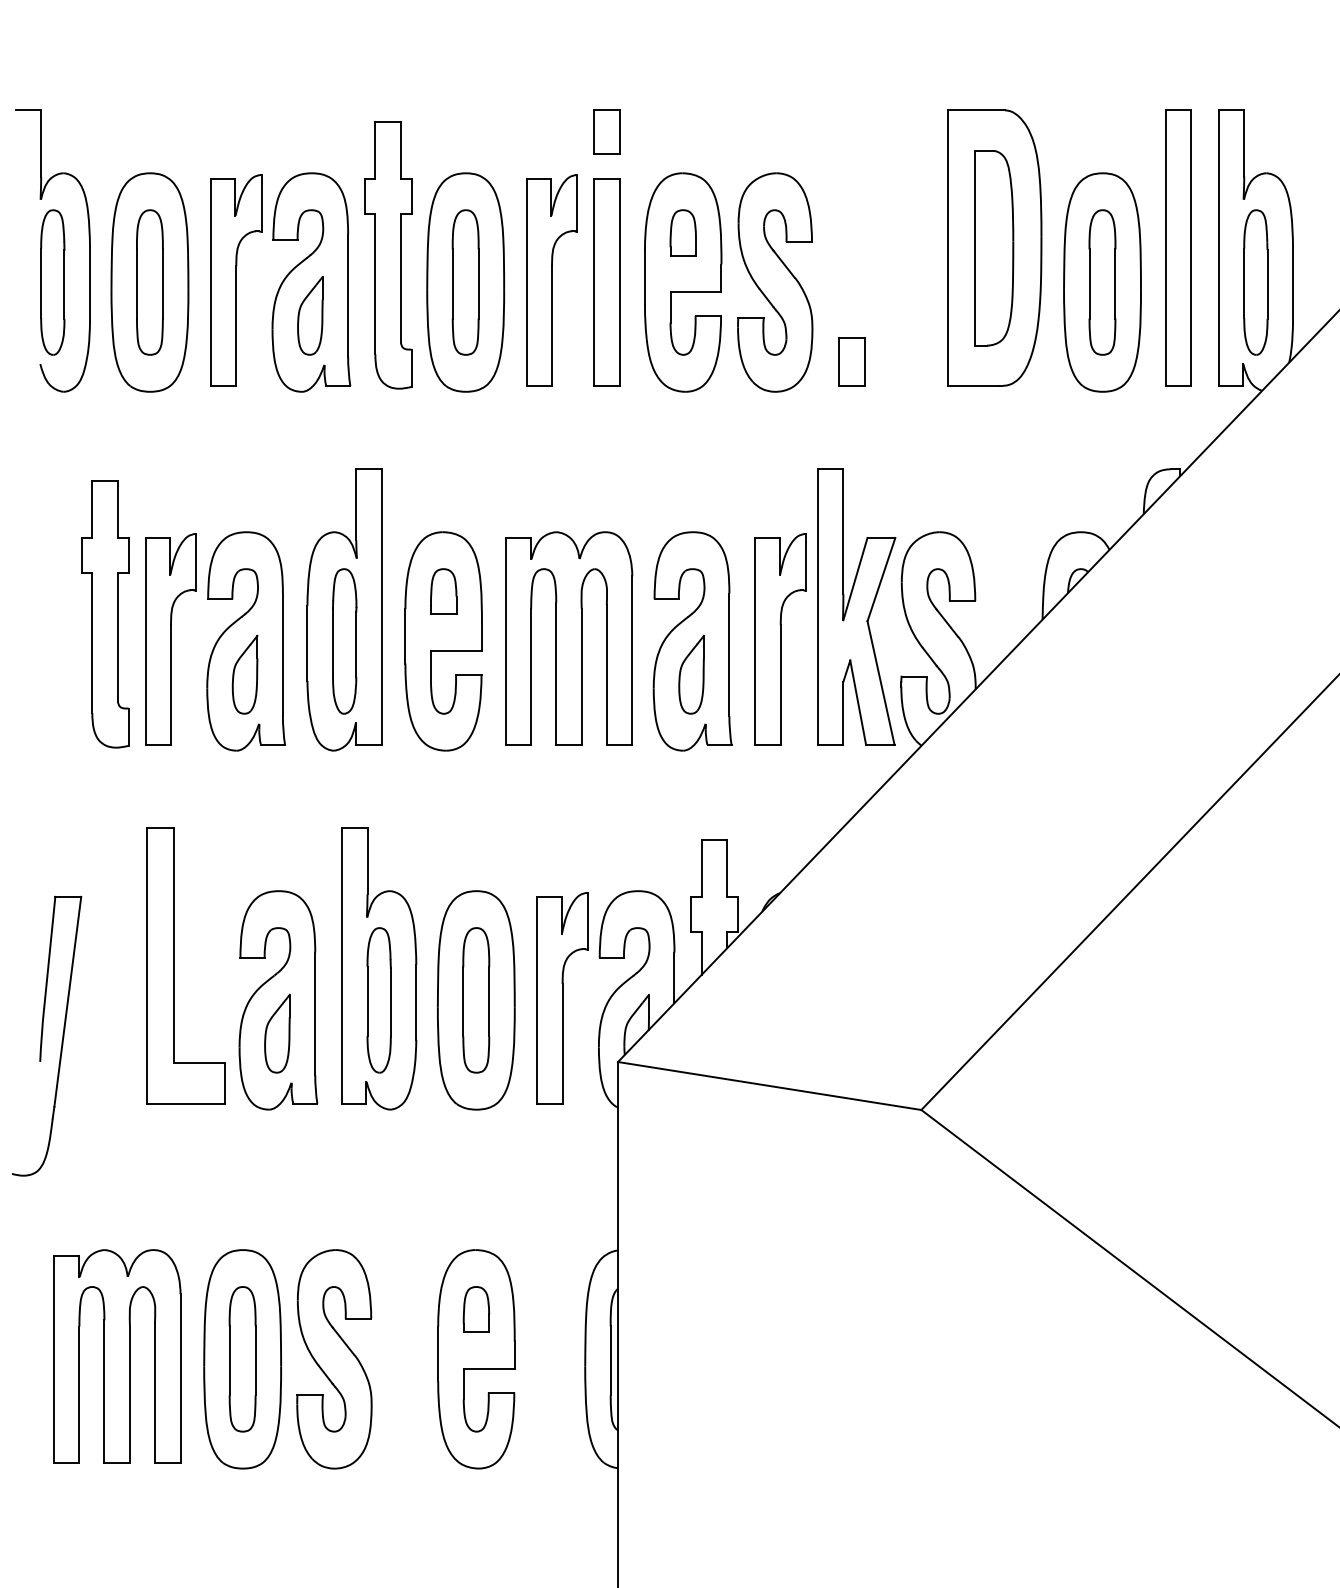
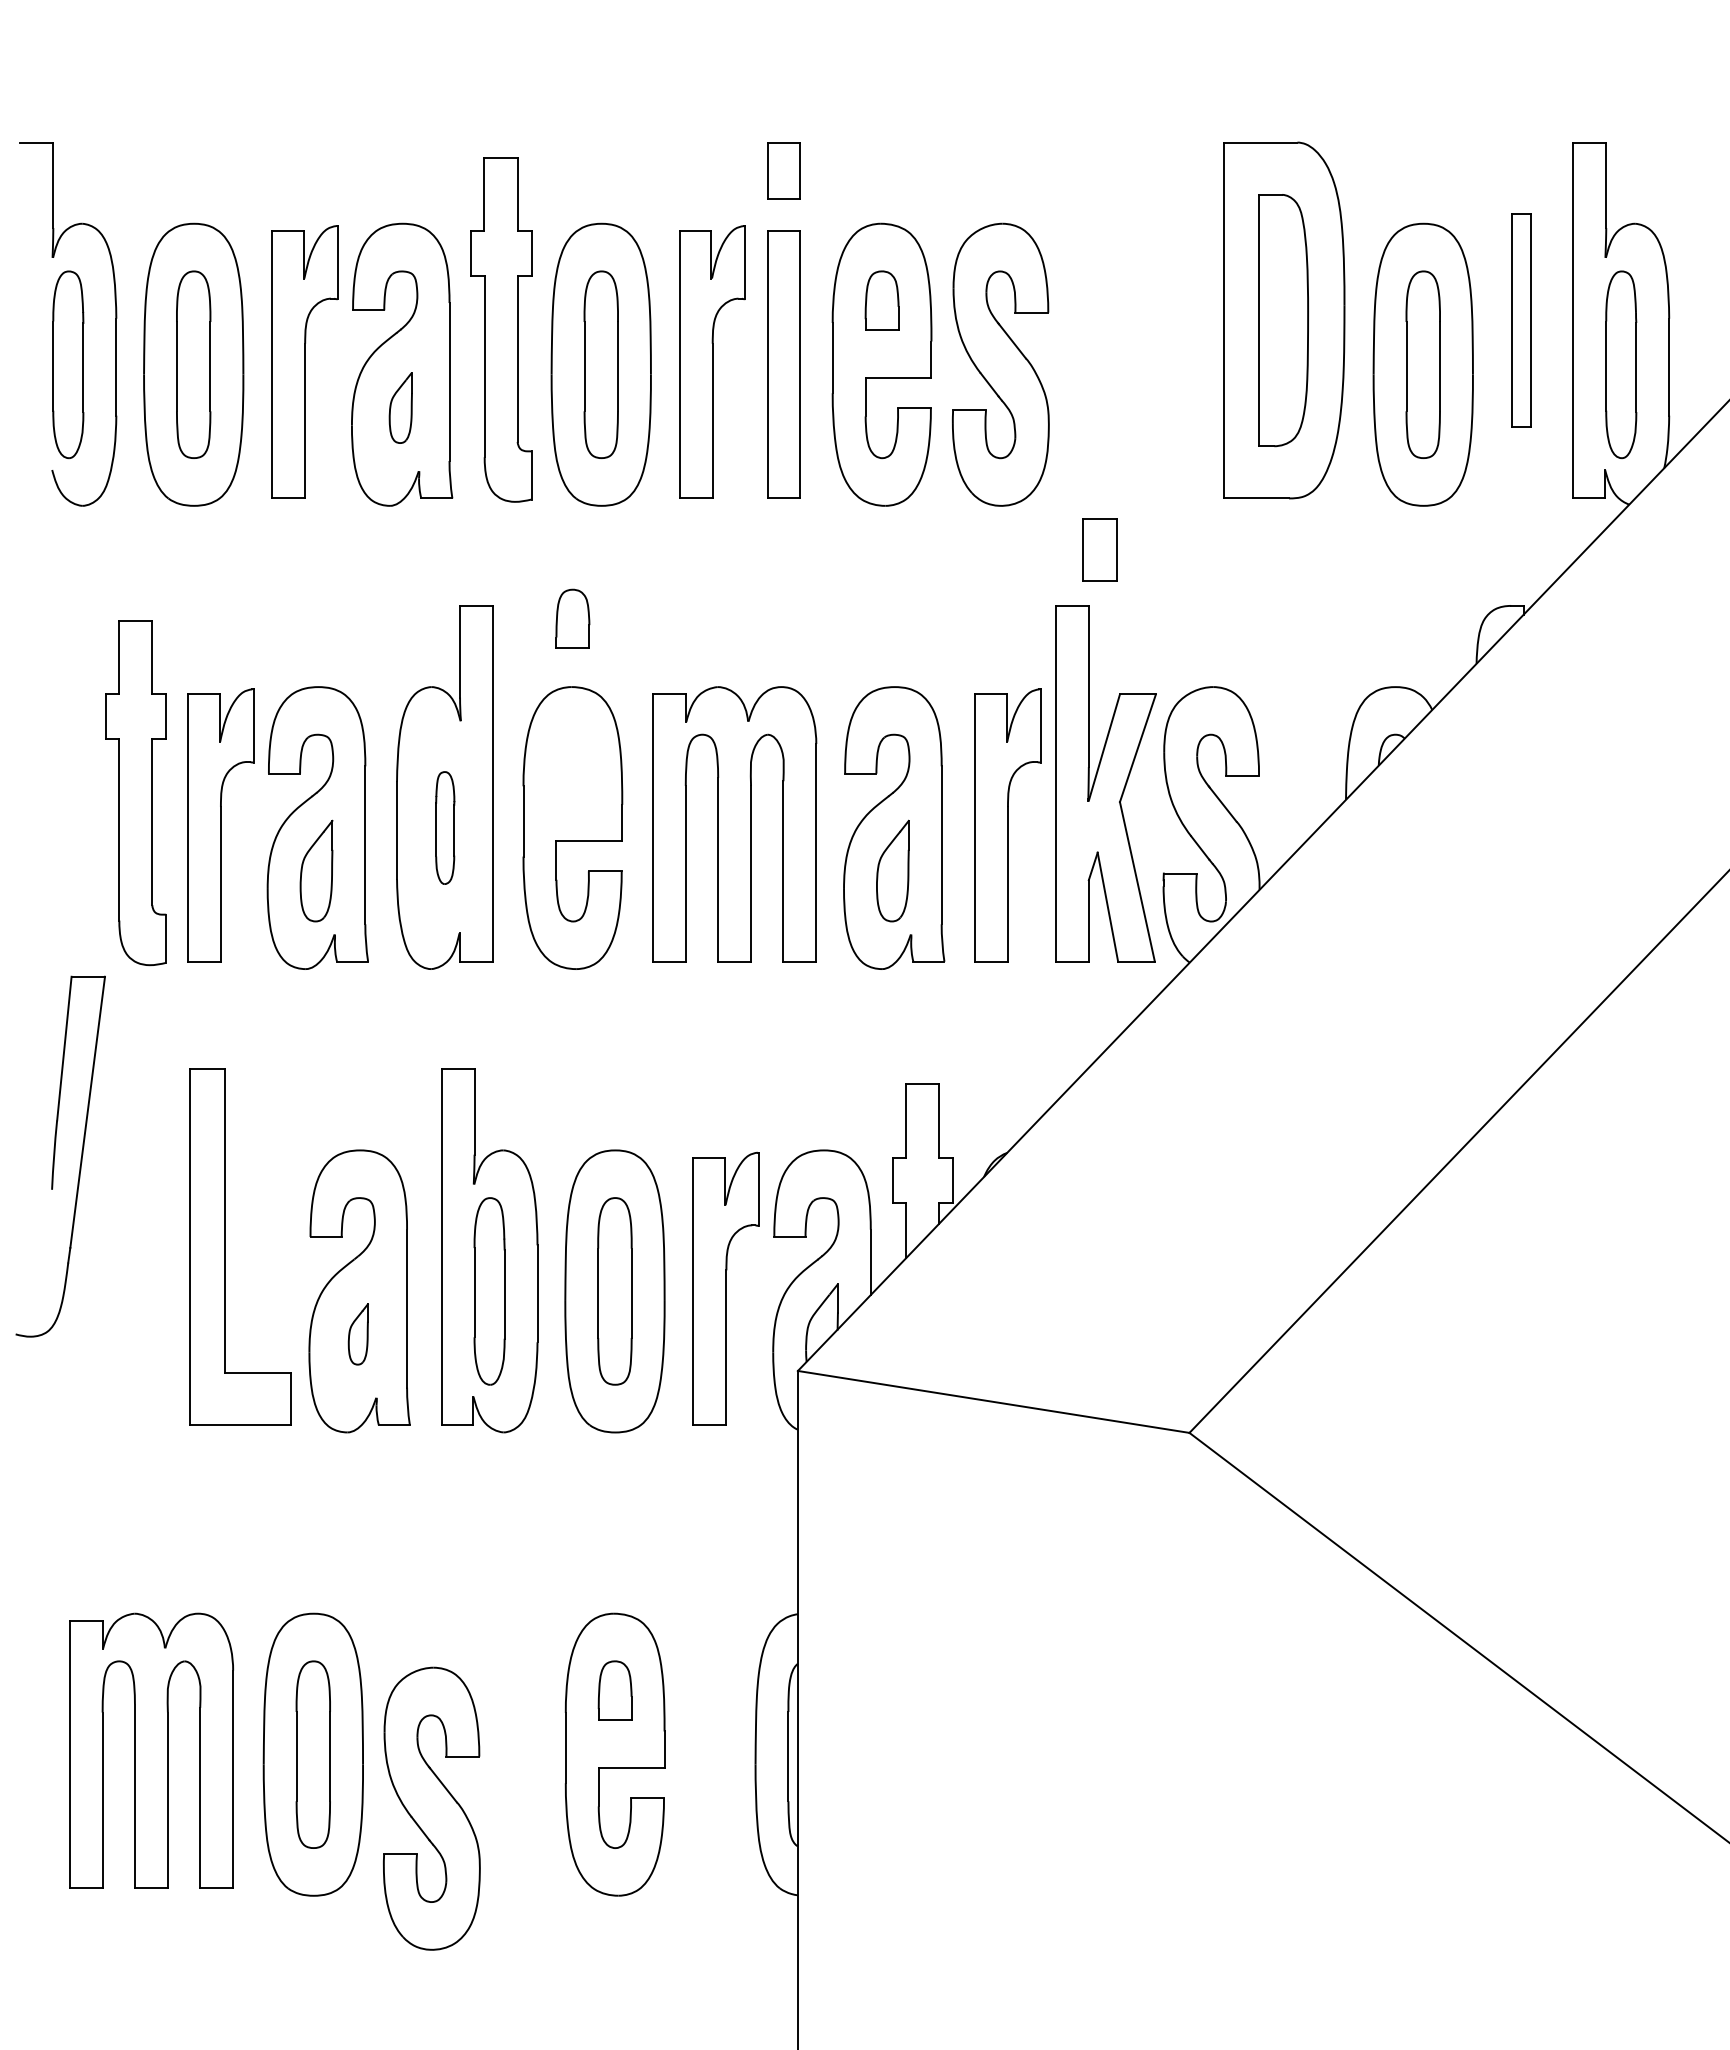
part: (1178, 248) -> (1521, 320), size x0.6
part: (310, 315) -> (400, 407), size x0.7
part: (851, 361) -> (1099, 549), moved
part: (443, 591) -> (572, 618), moved
part: (345, 640) -> (445, 827), size x0.6
part: (277, 1033) -> (358, 1334), size x0.6
part: (46, 1036) -> (60, 1156), moved
part: (334, 1359) -> (431, 1808), moved

